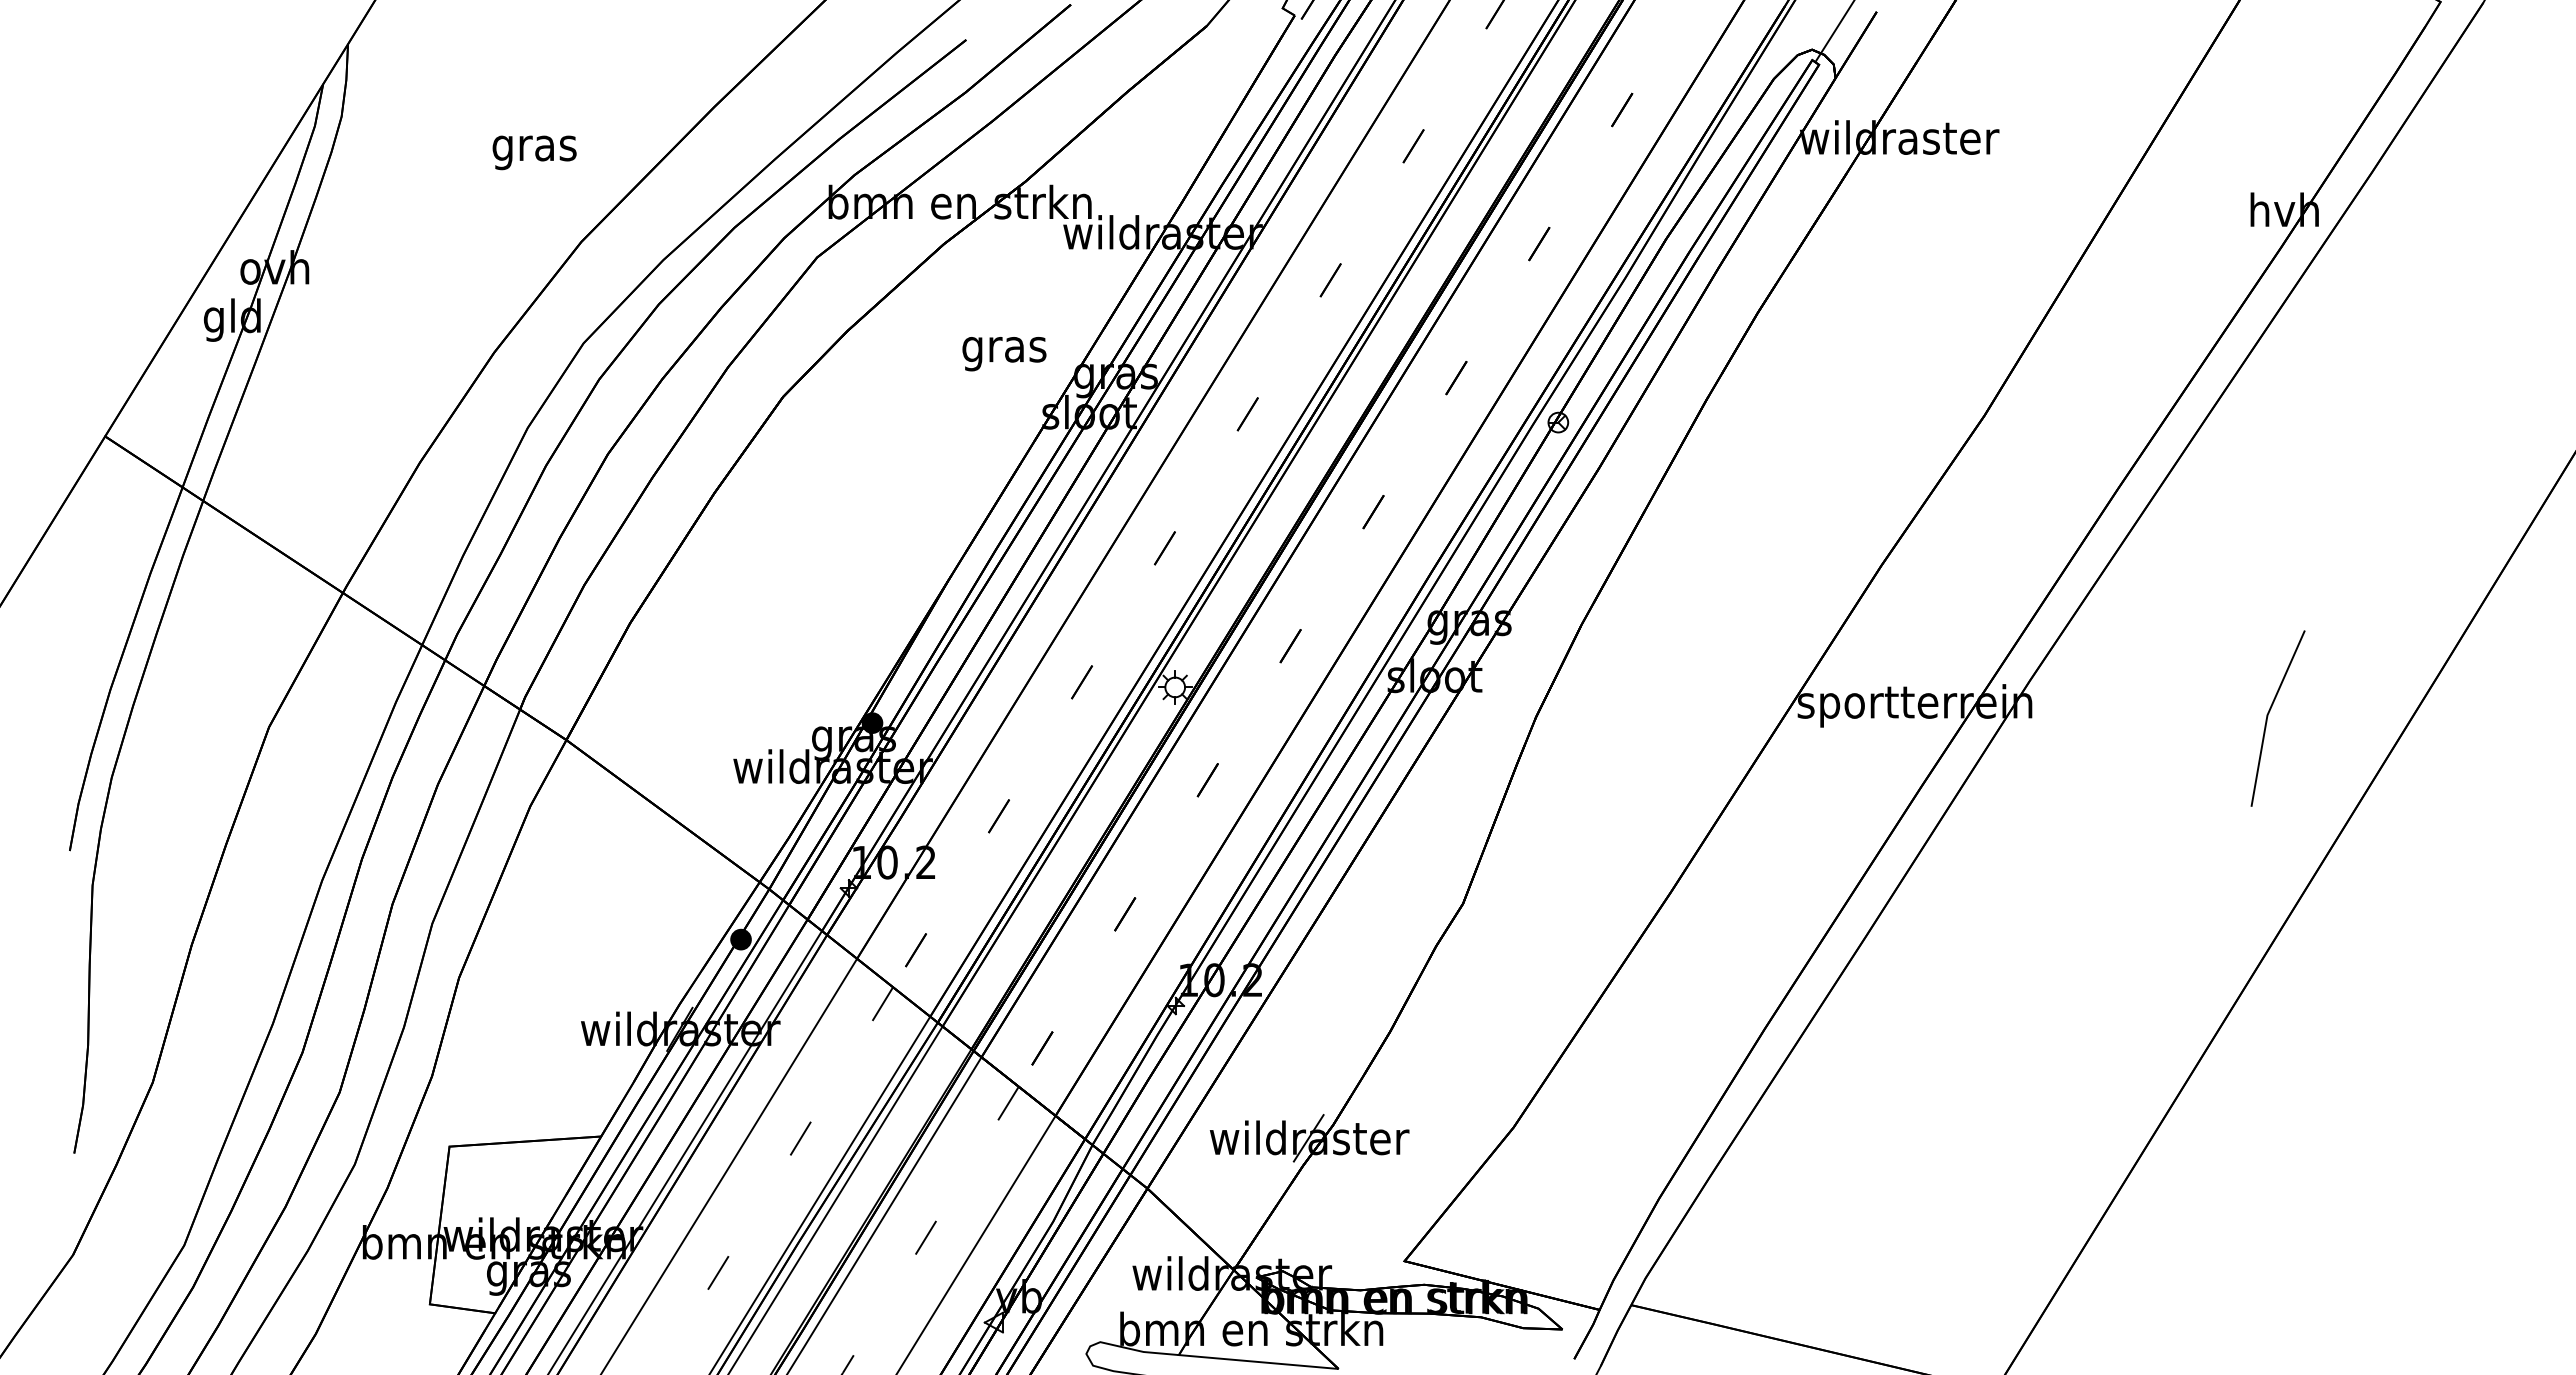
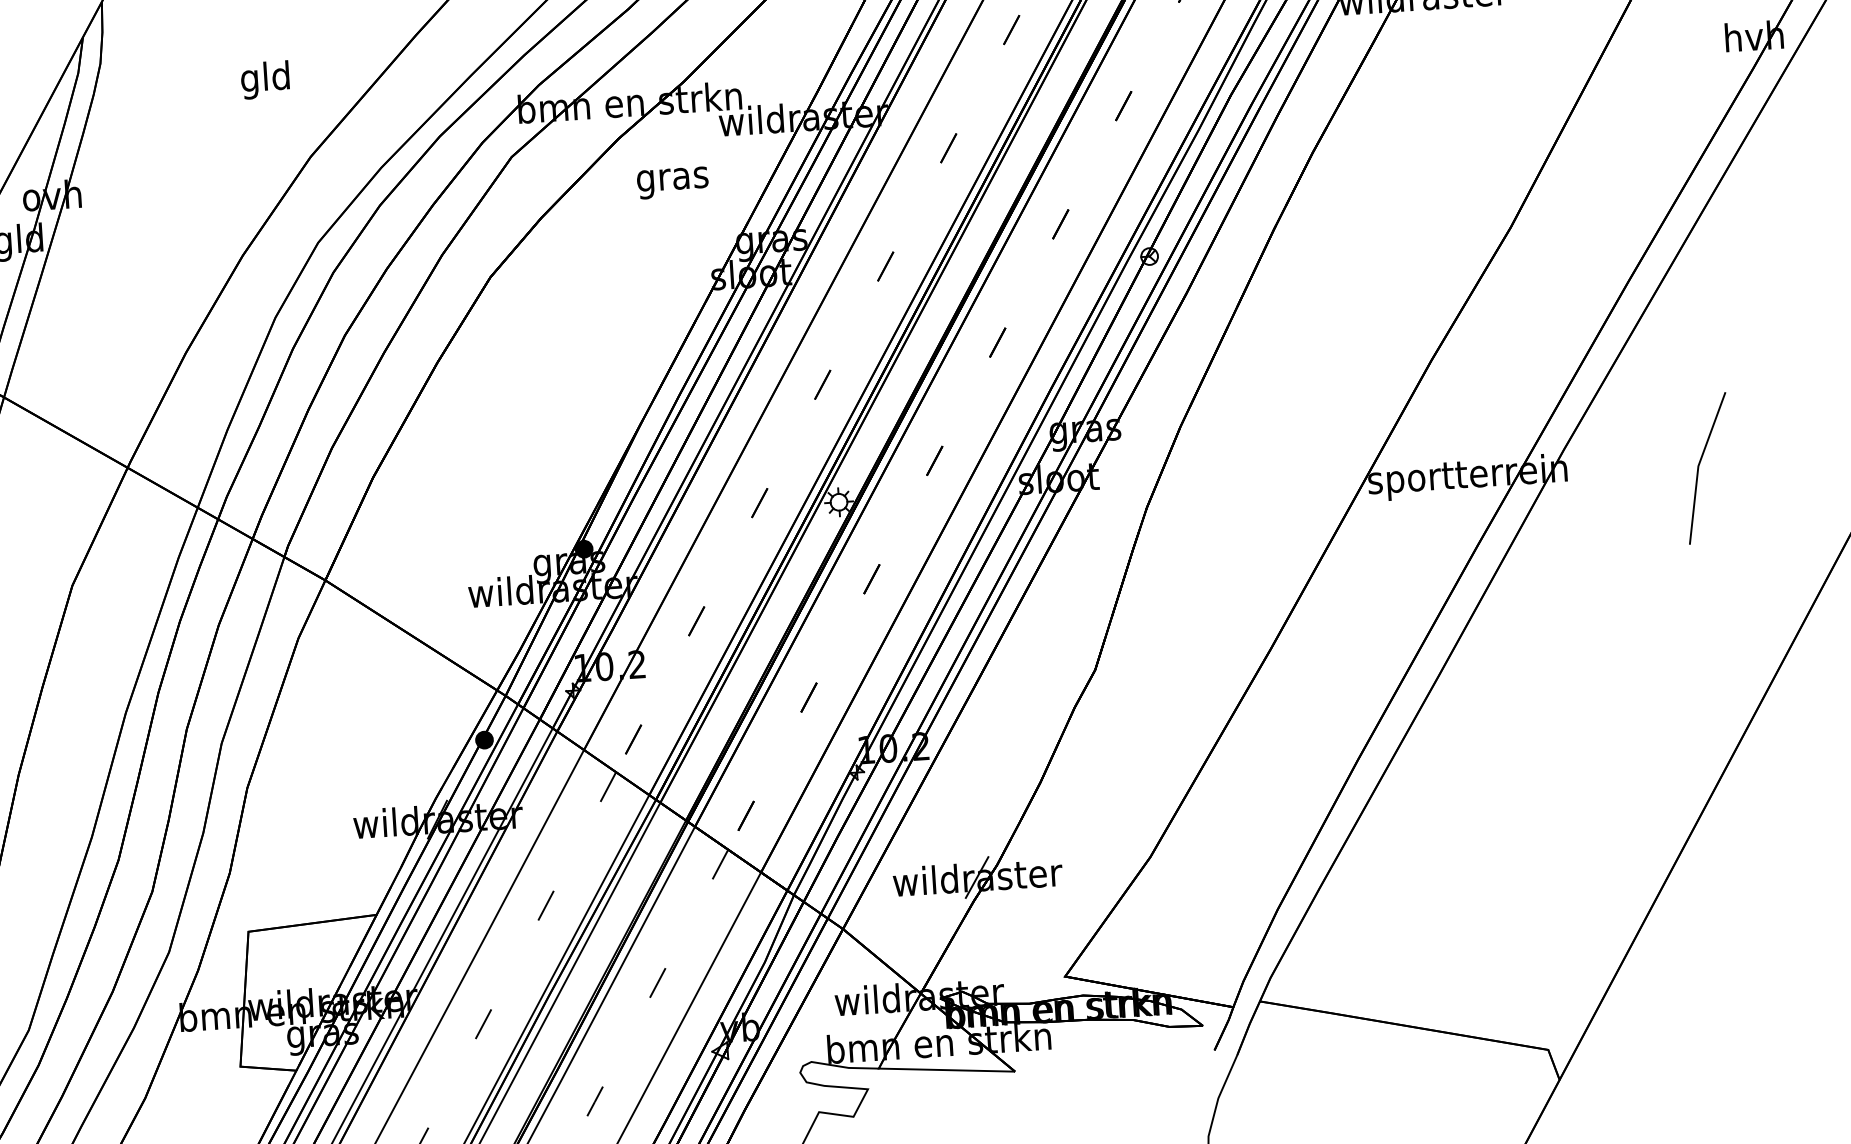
text: (534, 148) -> (265, 80), gras -> gld
text: (1004, 354) -> (672, 183), moved
line: (2268, 716) -> (1699, 467), moved

